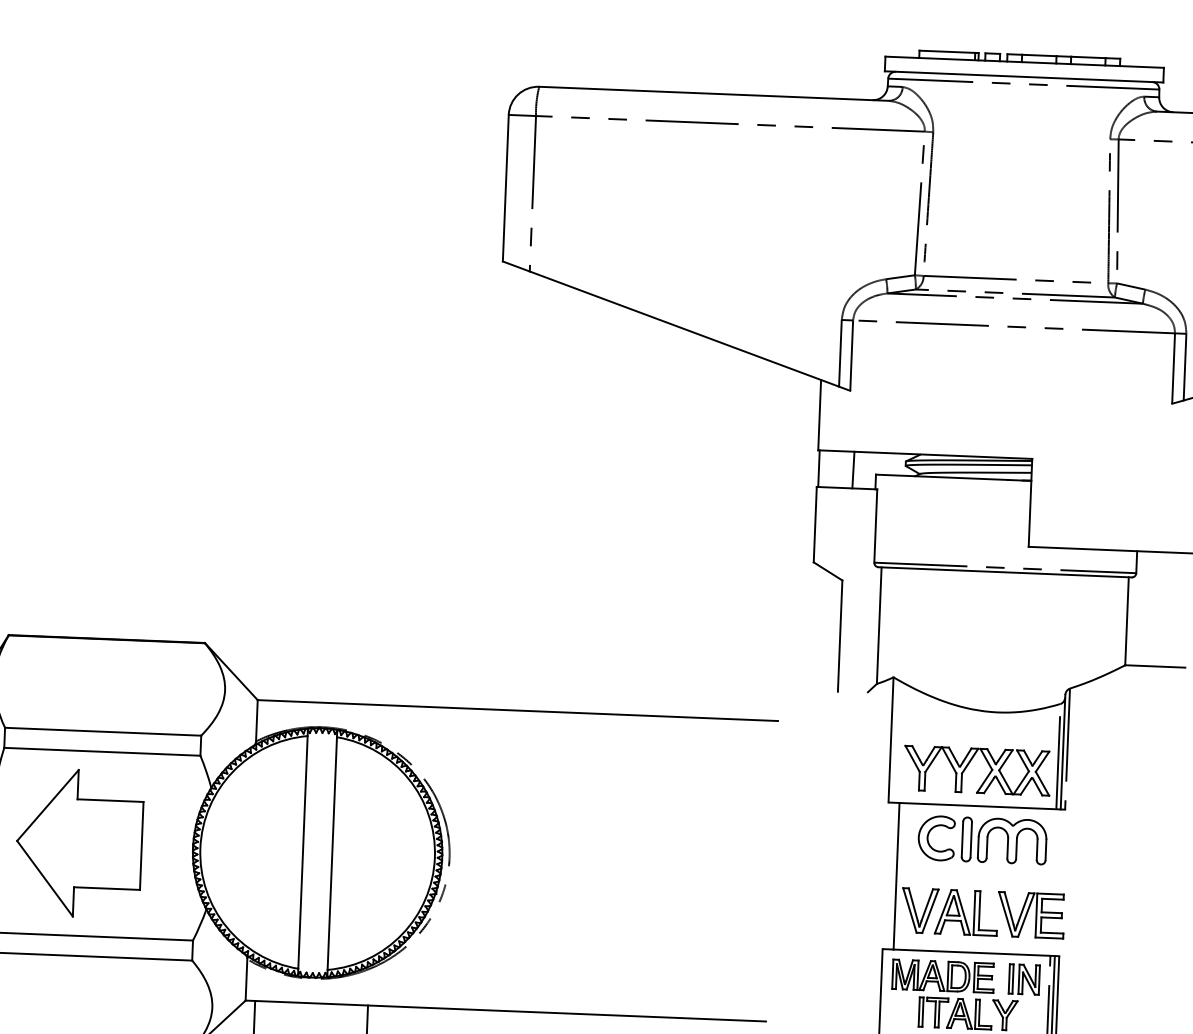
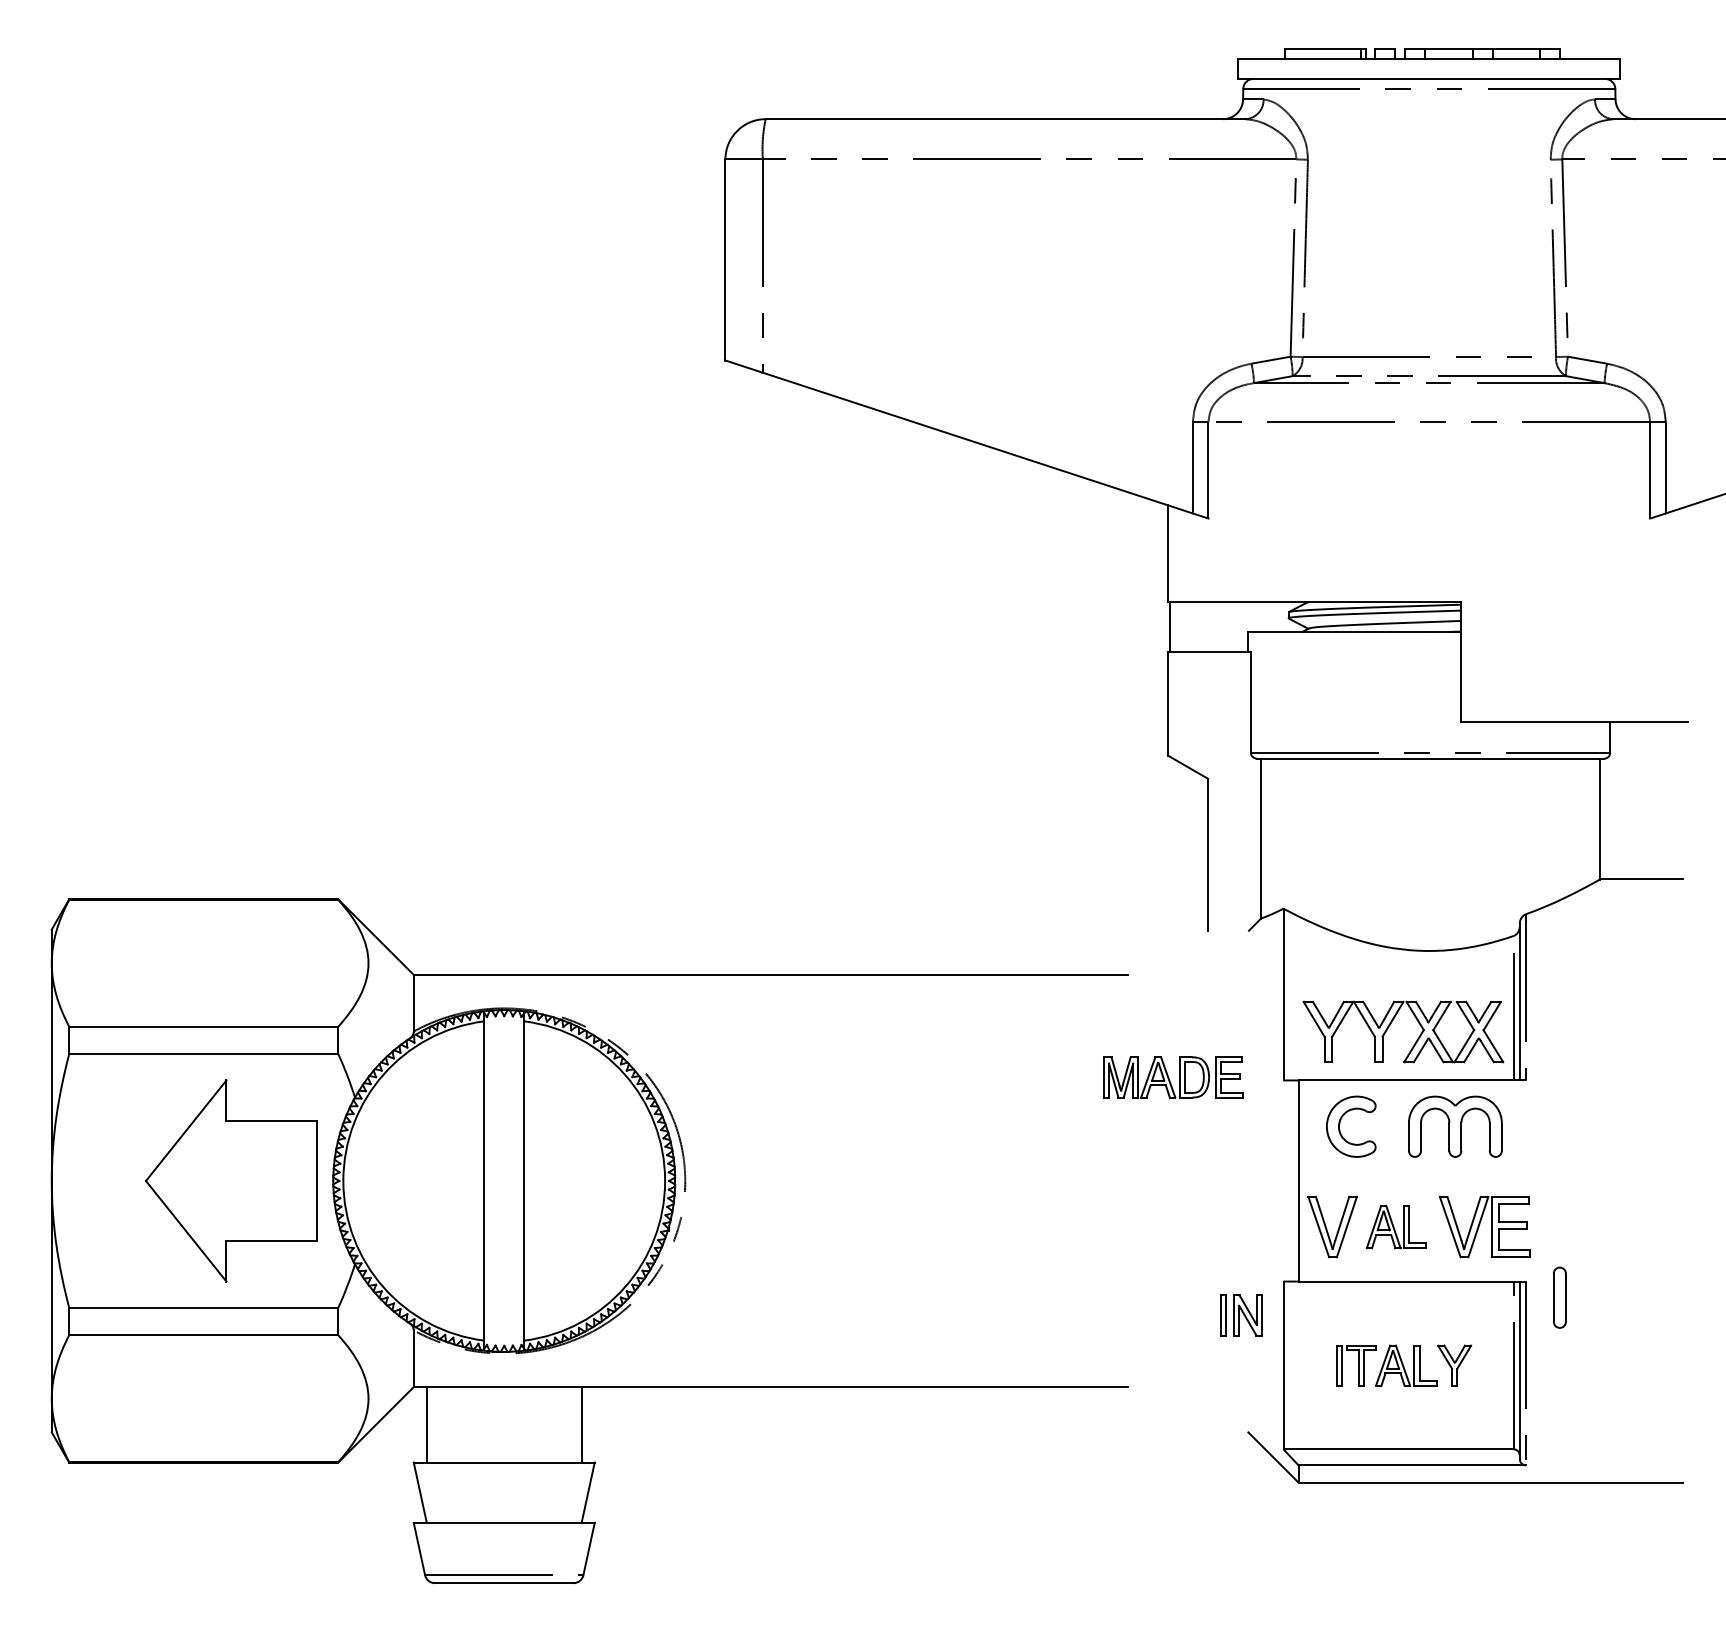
line: (852, 469) -> (1216, 626), removed
part: (966, 839) -> (1559, 1297), moved
part: (78, 843) -> (230, 1180), moved
part: (966, 912) -> (1396, 1226), size x0.7
part: (943, 976) -> (1173, 1077), moved
part: (1024, 979) -> (1241, 1315), moved

